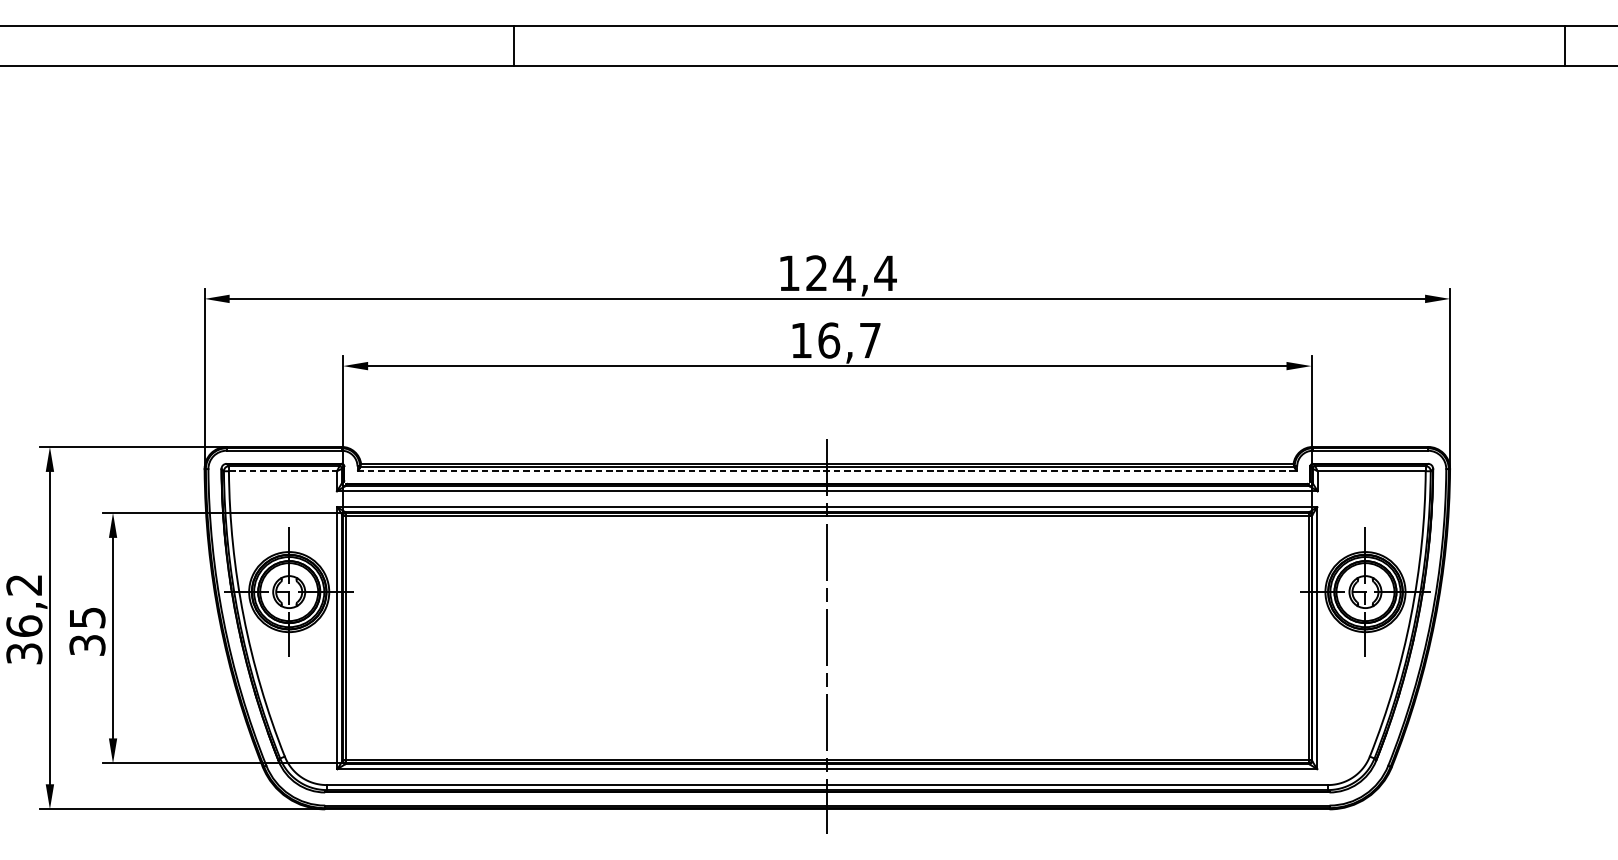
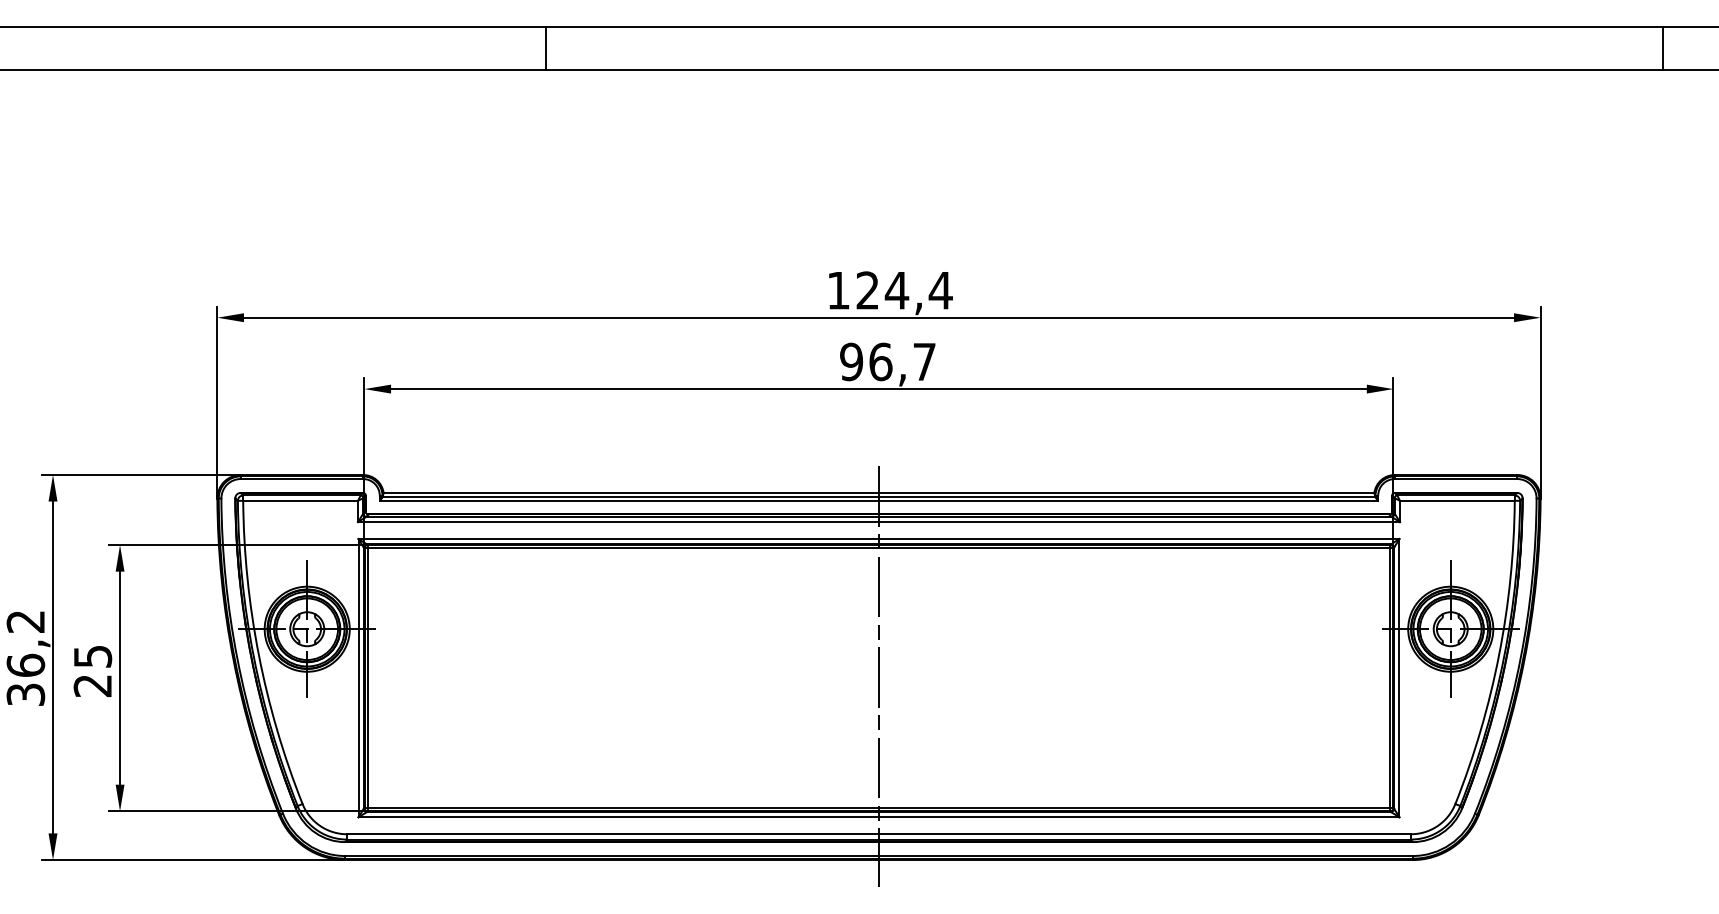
text: (801, 340) -> (851, 361), 16,7 -> 96,7
line: (283, 470) -> (301, 500), dashed -> solid
line: (827, 471) -> (879, 501), dashed -> solid
text: (87, 645) -> (92, 685), 35 -> 25

